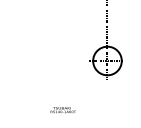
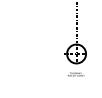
text: (63, 110) -> (76, 74), moved

